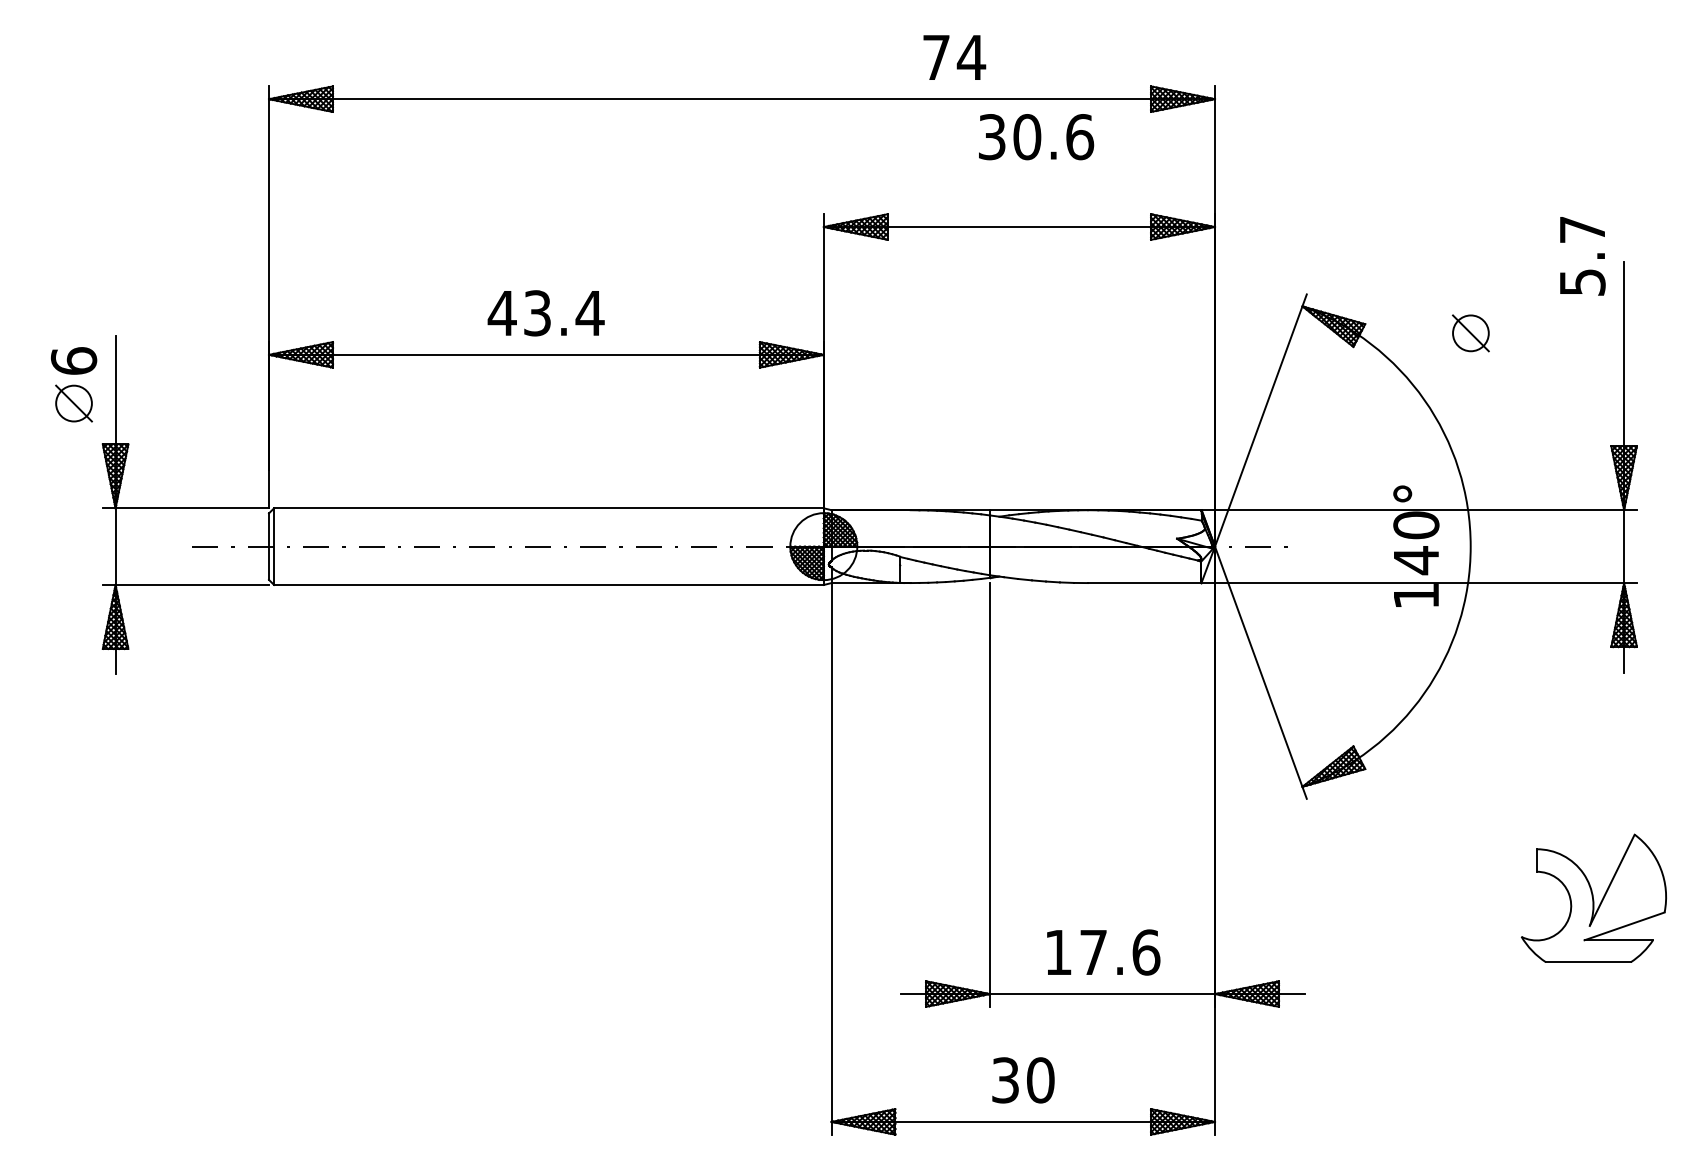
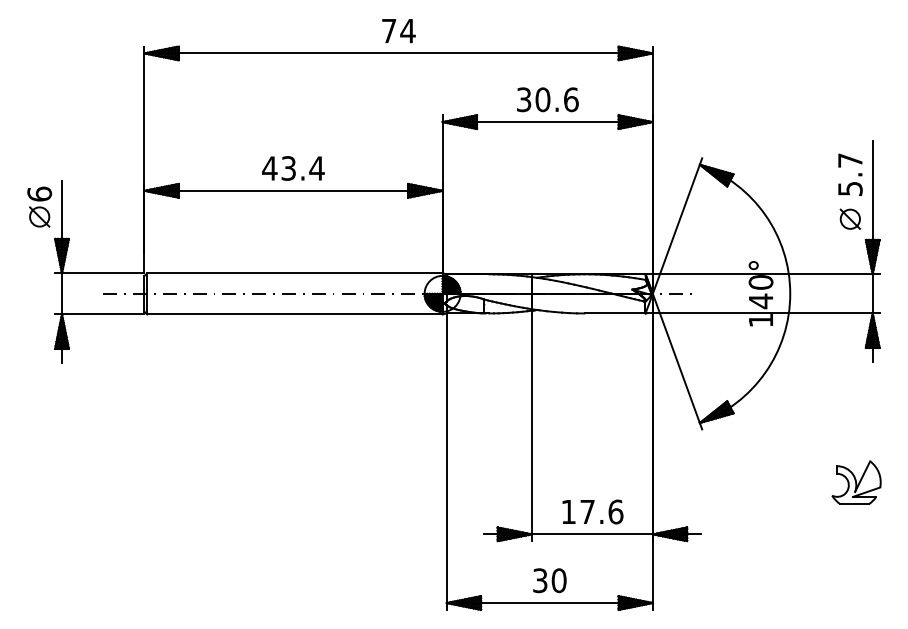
text: (953, 56) -> (398, 30), moved
text: (1035, 136) -> (547, 99), moved
text: (1582, 255) -> (850, 174), moved
part: (1469, 331) -> (849, 218), moved
part: (1593, 897) -> (856, 482), size x0.62

